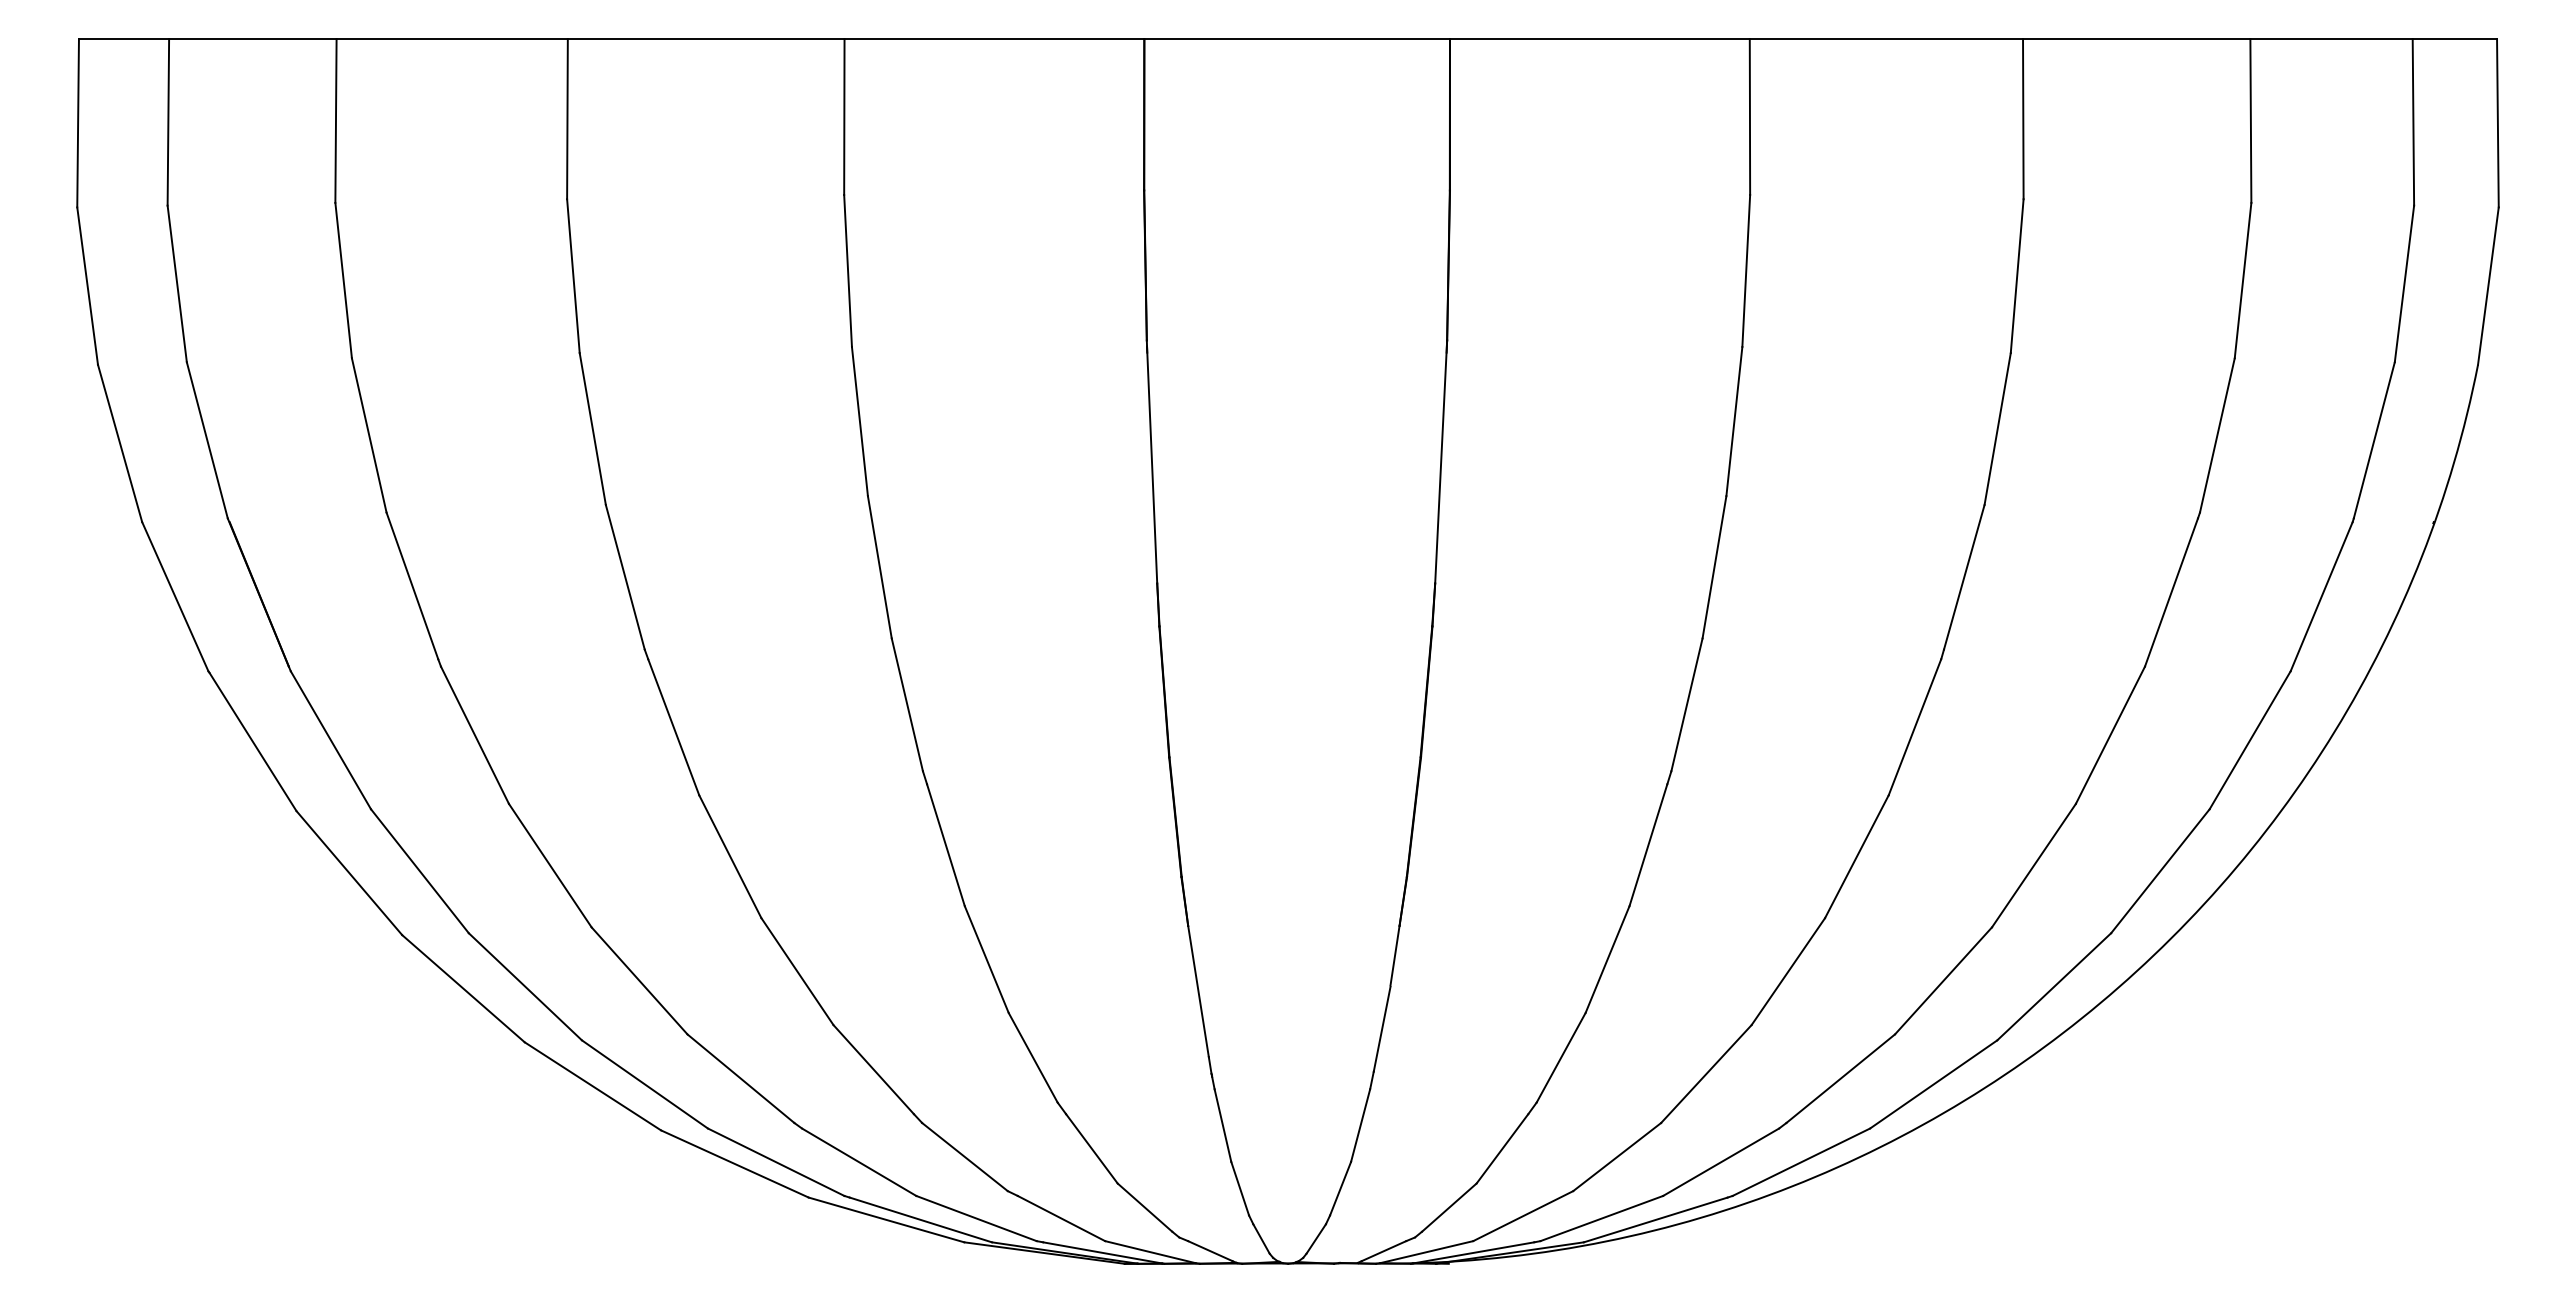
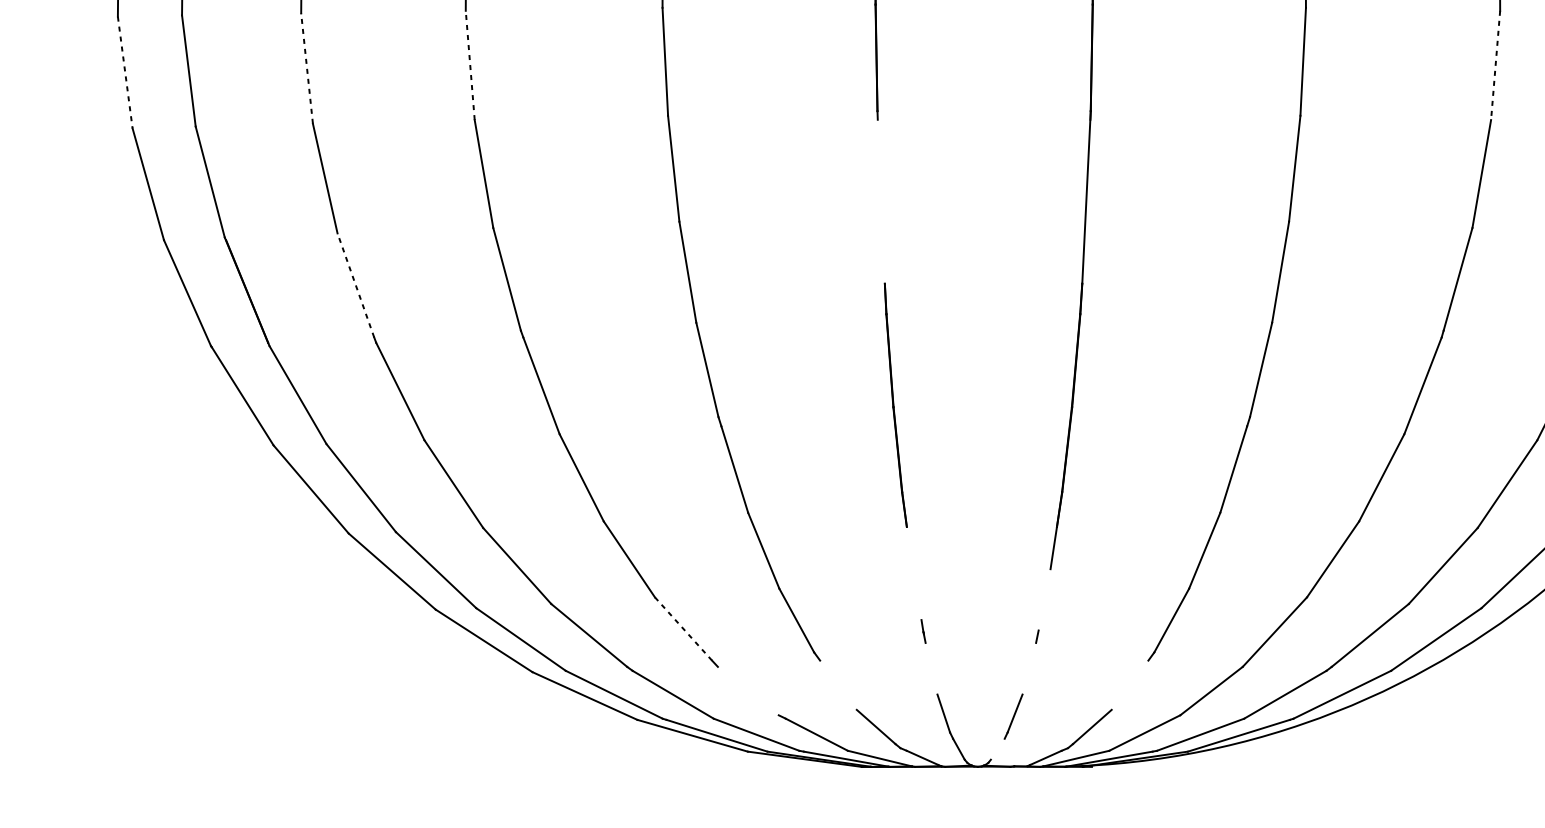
line: (573, 275) -> (470, 65), solid -> dashed
line: (2017, 276) -> (1495, 65), solid -> dashed
line: (343, 280) -> (306, 68), solid -> dashed
line: (87, 286) -> (125, 72), solid -> dashed
line: (1152, 464) -> (881, 199), removed
line: (412, 585) -> (355, 285), solid -> dashed
line: (1198, 991) -> (914, 573), removed
line: (1381, 1028) -> (1044, 599), removed
line: (873, 1069) -> (683, 628), solid -> dashed
line: (1222, 1125) -> (931, 668), removed
line: (1360, 1125) -> (1029, 668), removed
line: (1091, 1148) -> (838, 685), removed
line: (1502, 1148) -> (1130, 685), removed
line: (964, 1157) -> (747, 691), removed
line: (1315, 1238) -> (997, 748), removed

